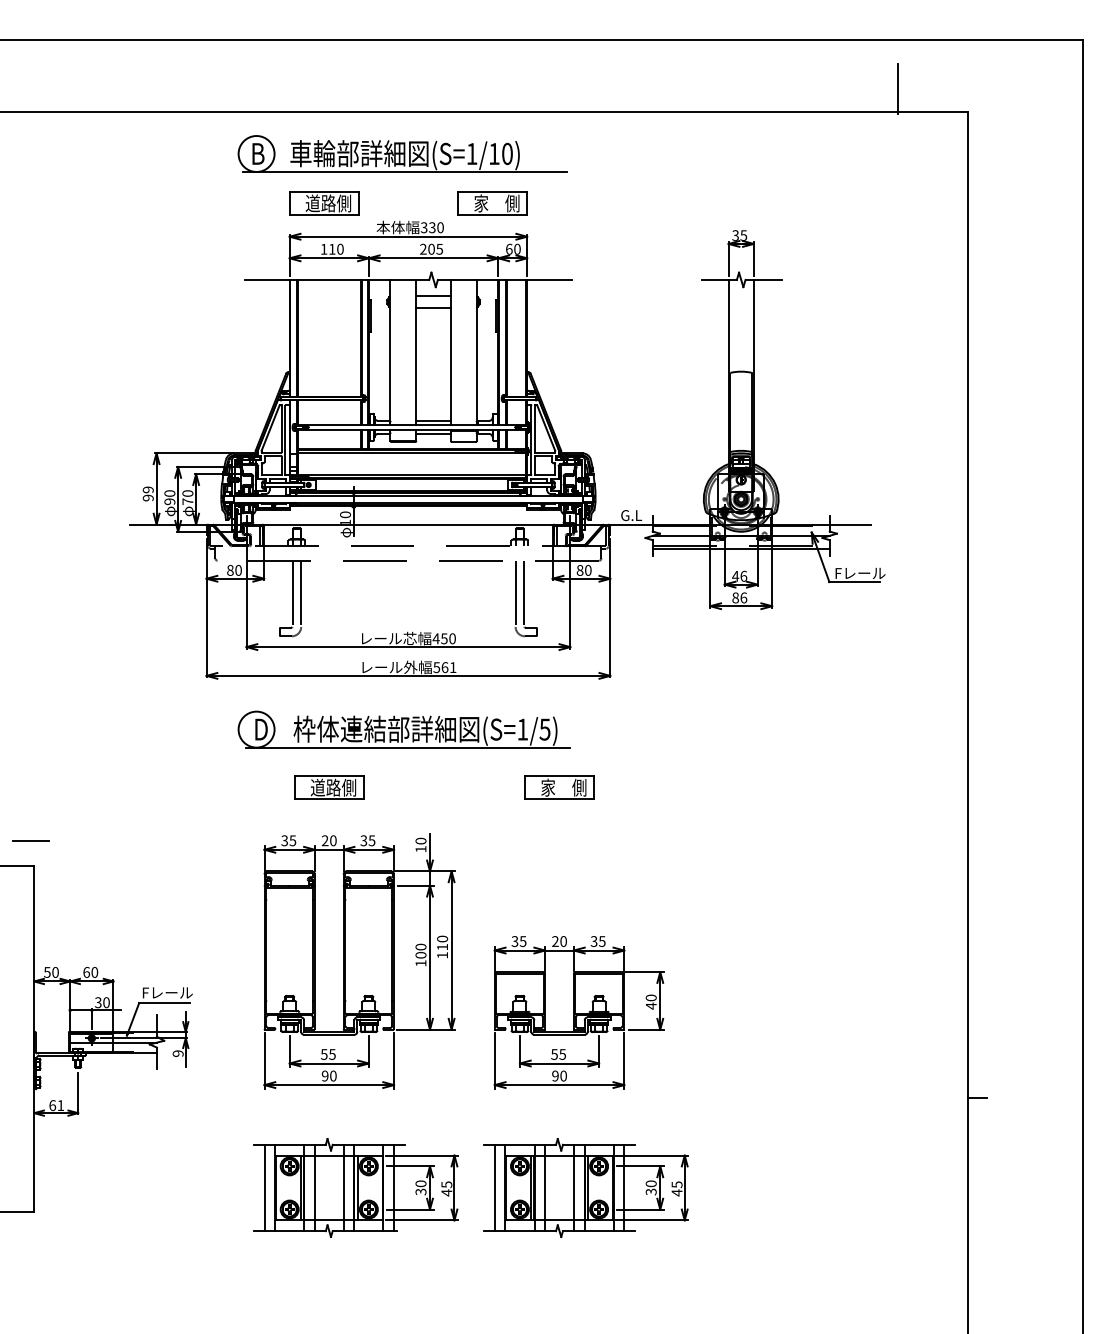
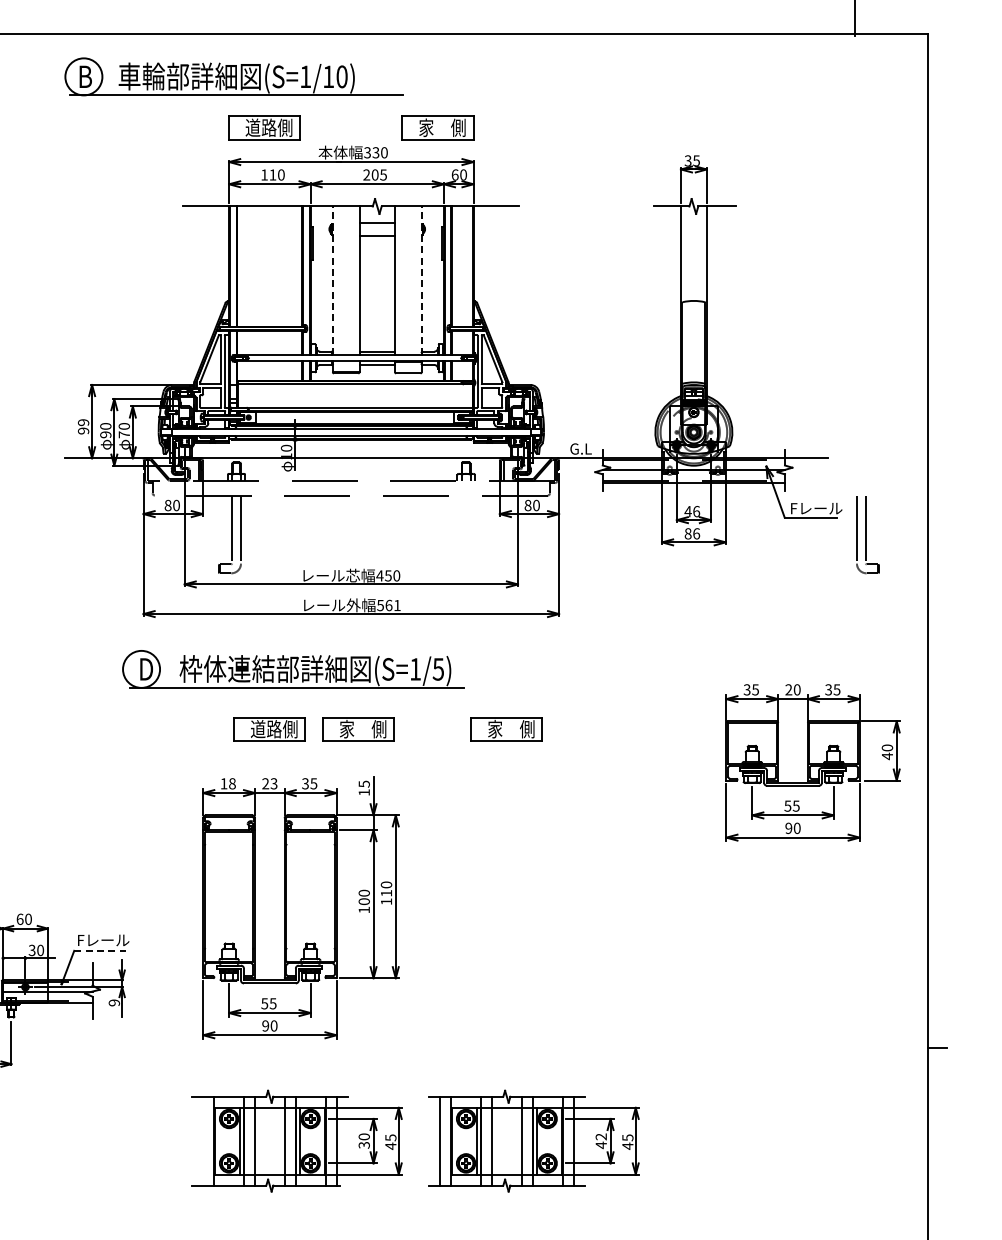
part: (402, 153) -> (234, 76), moved
line: (390, 351) -> (332, 280), solid -> dashed
line: (476, 351) -> (421, 280), solid -> dashed
part: (525, 599) -> (867, 535), moved
part: (403, 729) -> (292, 669), moved
part: (415, 787) -> (358, 728), added
text: (288, 840) -> (227, 783), 35 -> 18
text: (333, 840) -> (274, 783), 20 -> 23
text: (420, 840) -> (363, 783), 10 -> 15
line: (164, 1003) -> (100, 951), solid -> dashed
part: (578, 1012) -> (812, 762), moved
line: (264, 1187) -> (203, 1140), removed
text: (650, 1187) -> (600, 1140), 30 -> 42

